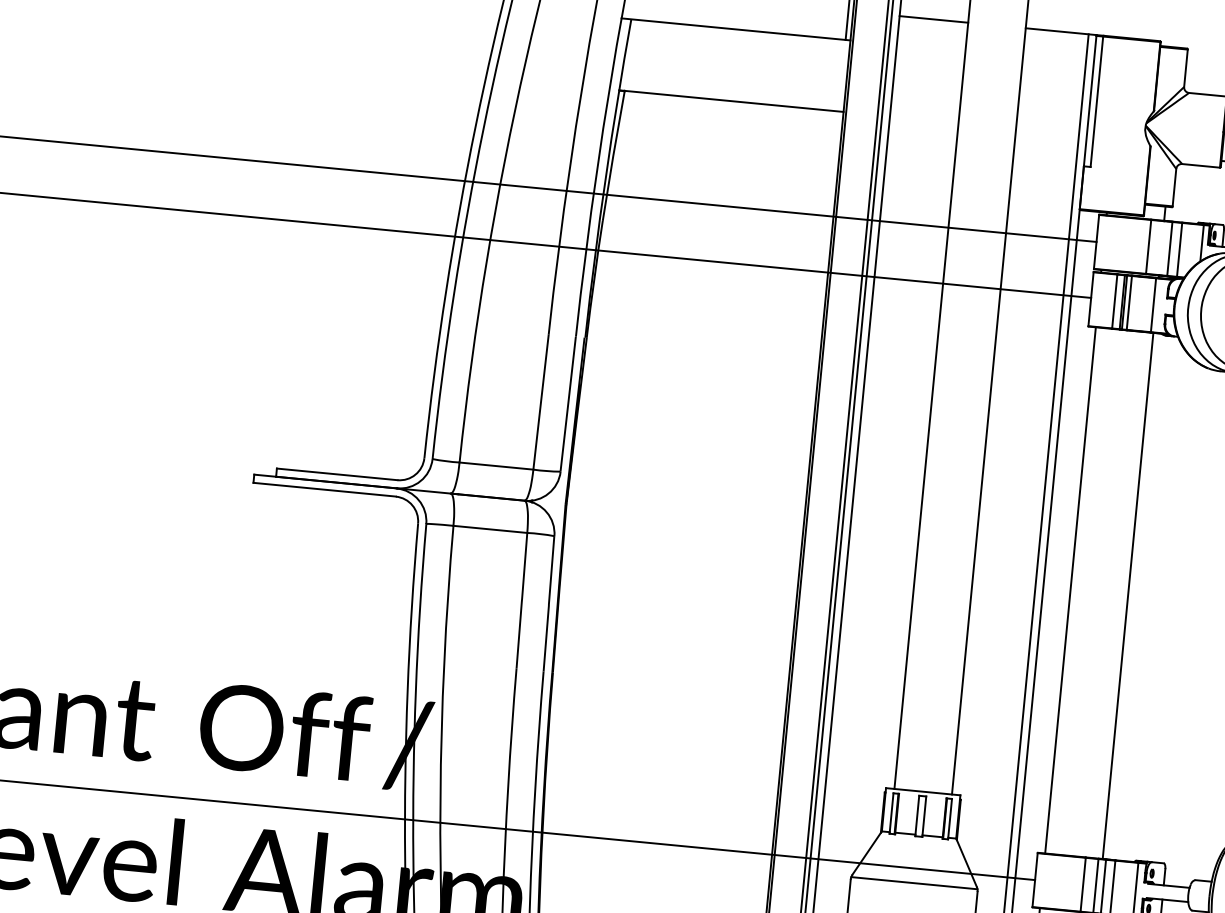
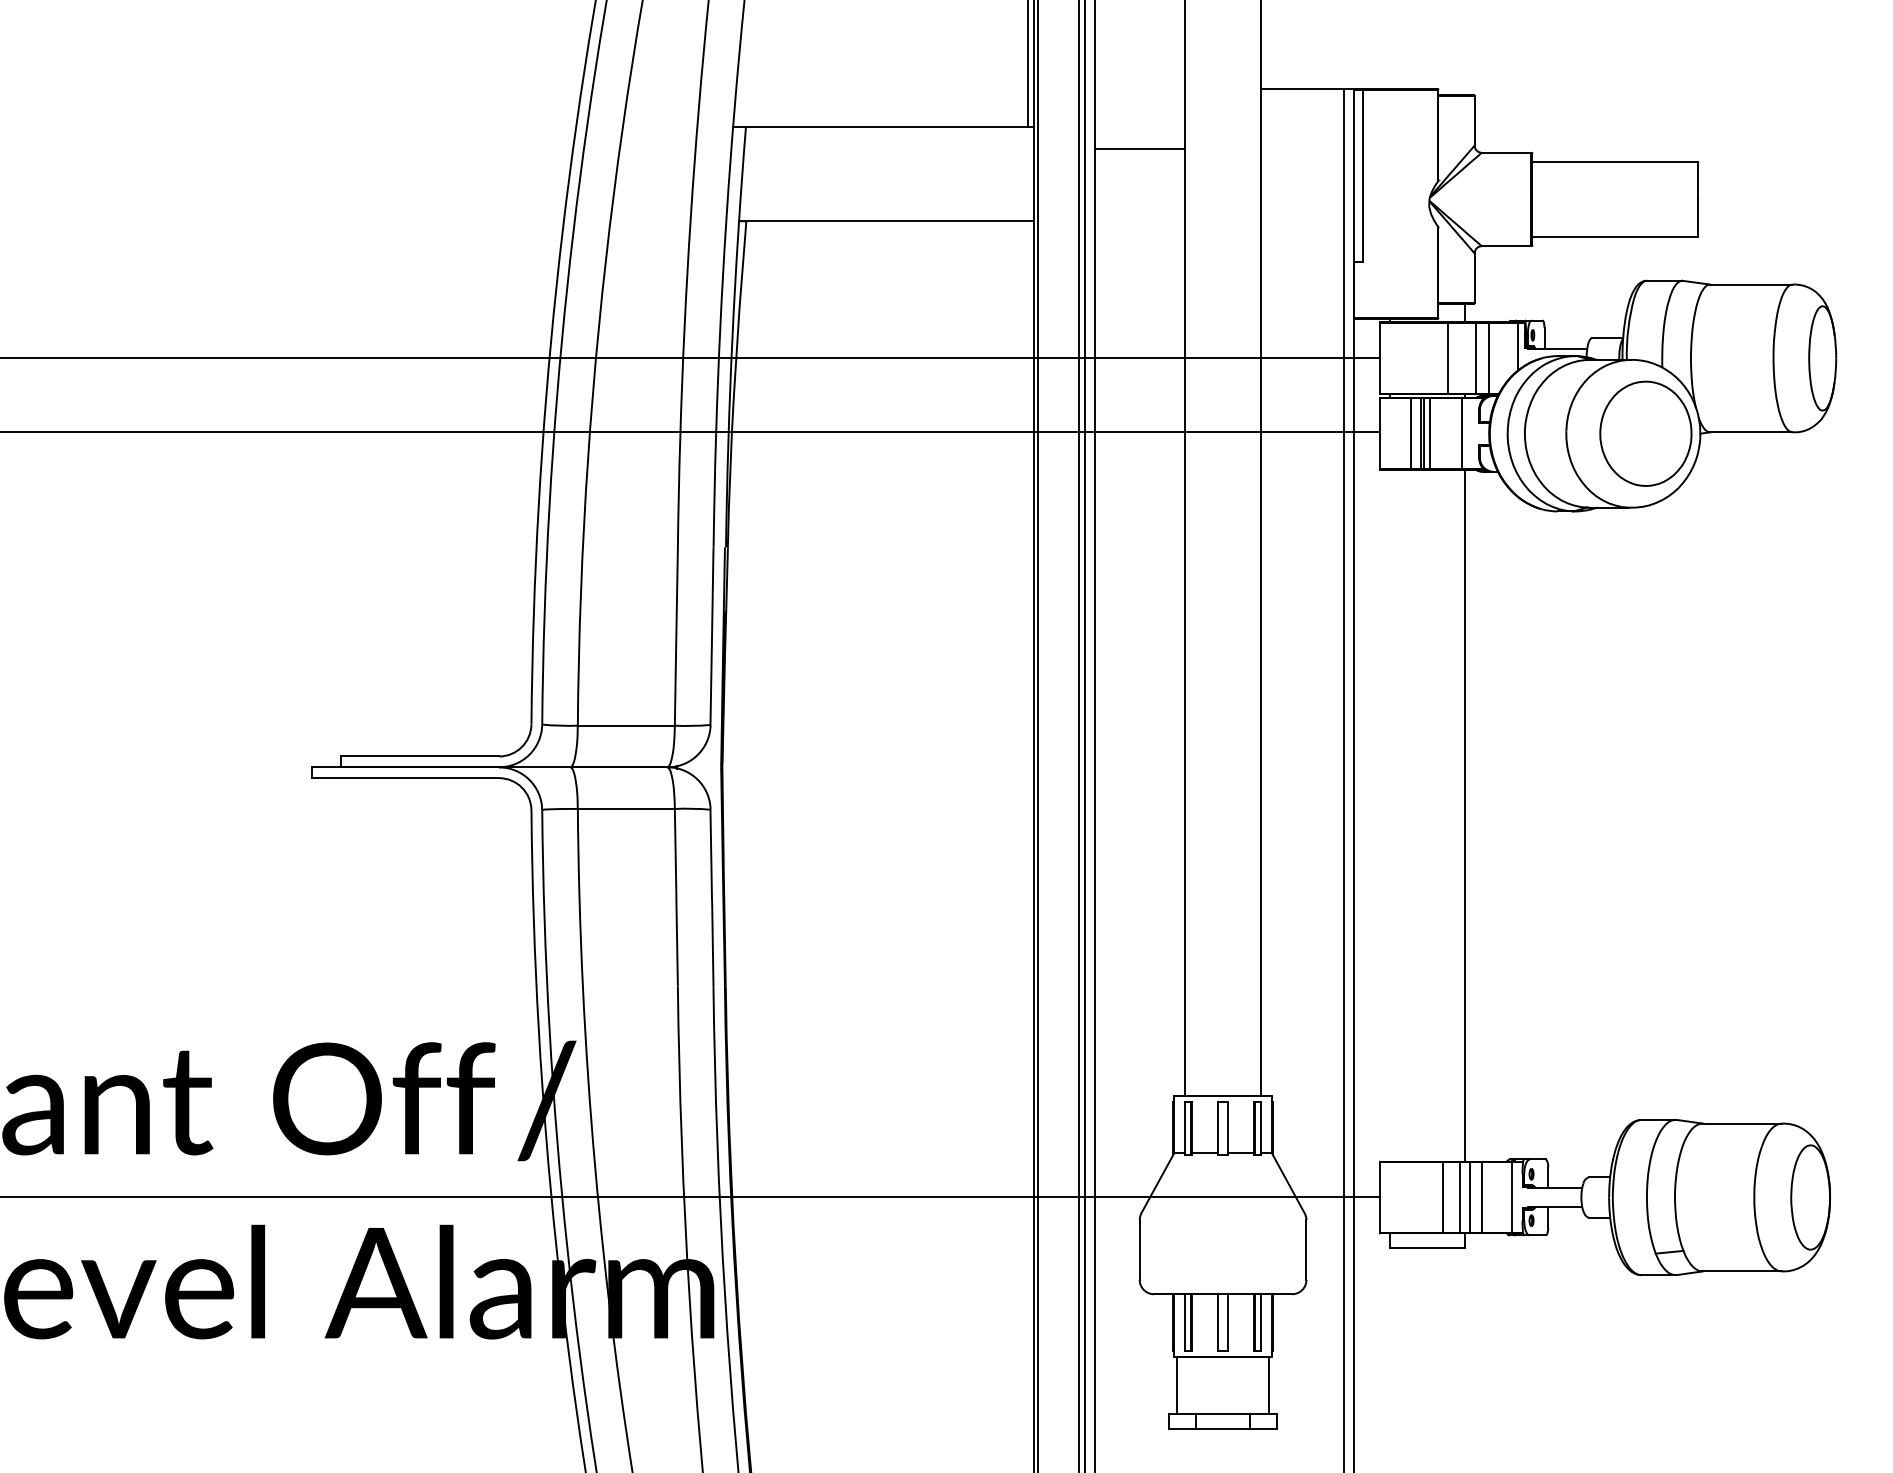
line: (934, 19) -> (1140, 148), moved
line: (1070, 590) -> (1389, 815), removed
line: (914, 883) -> (1223, 1216), removed

